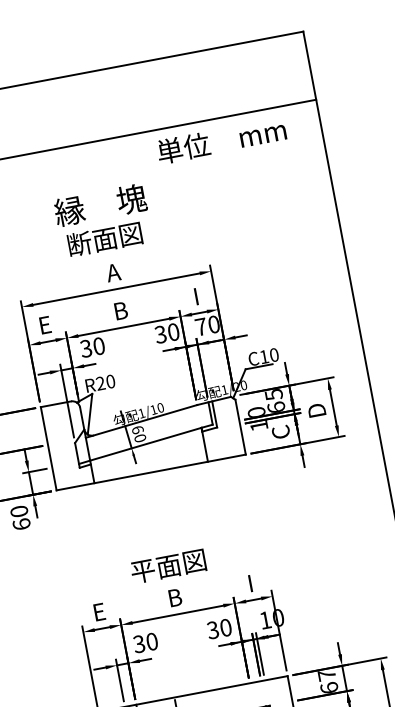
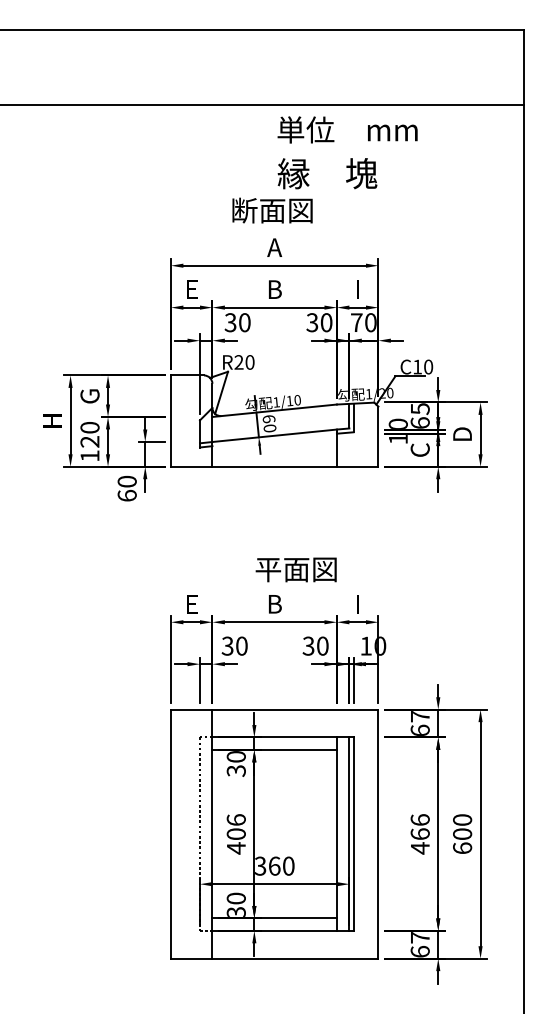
text: (221, 140) -> (347, 129), moved
text: (100, 205) -> (327, 173), moved
text: (167, 566) -> (295, 569), moved

